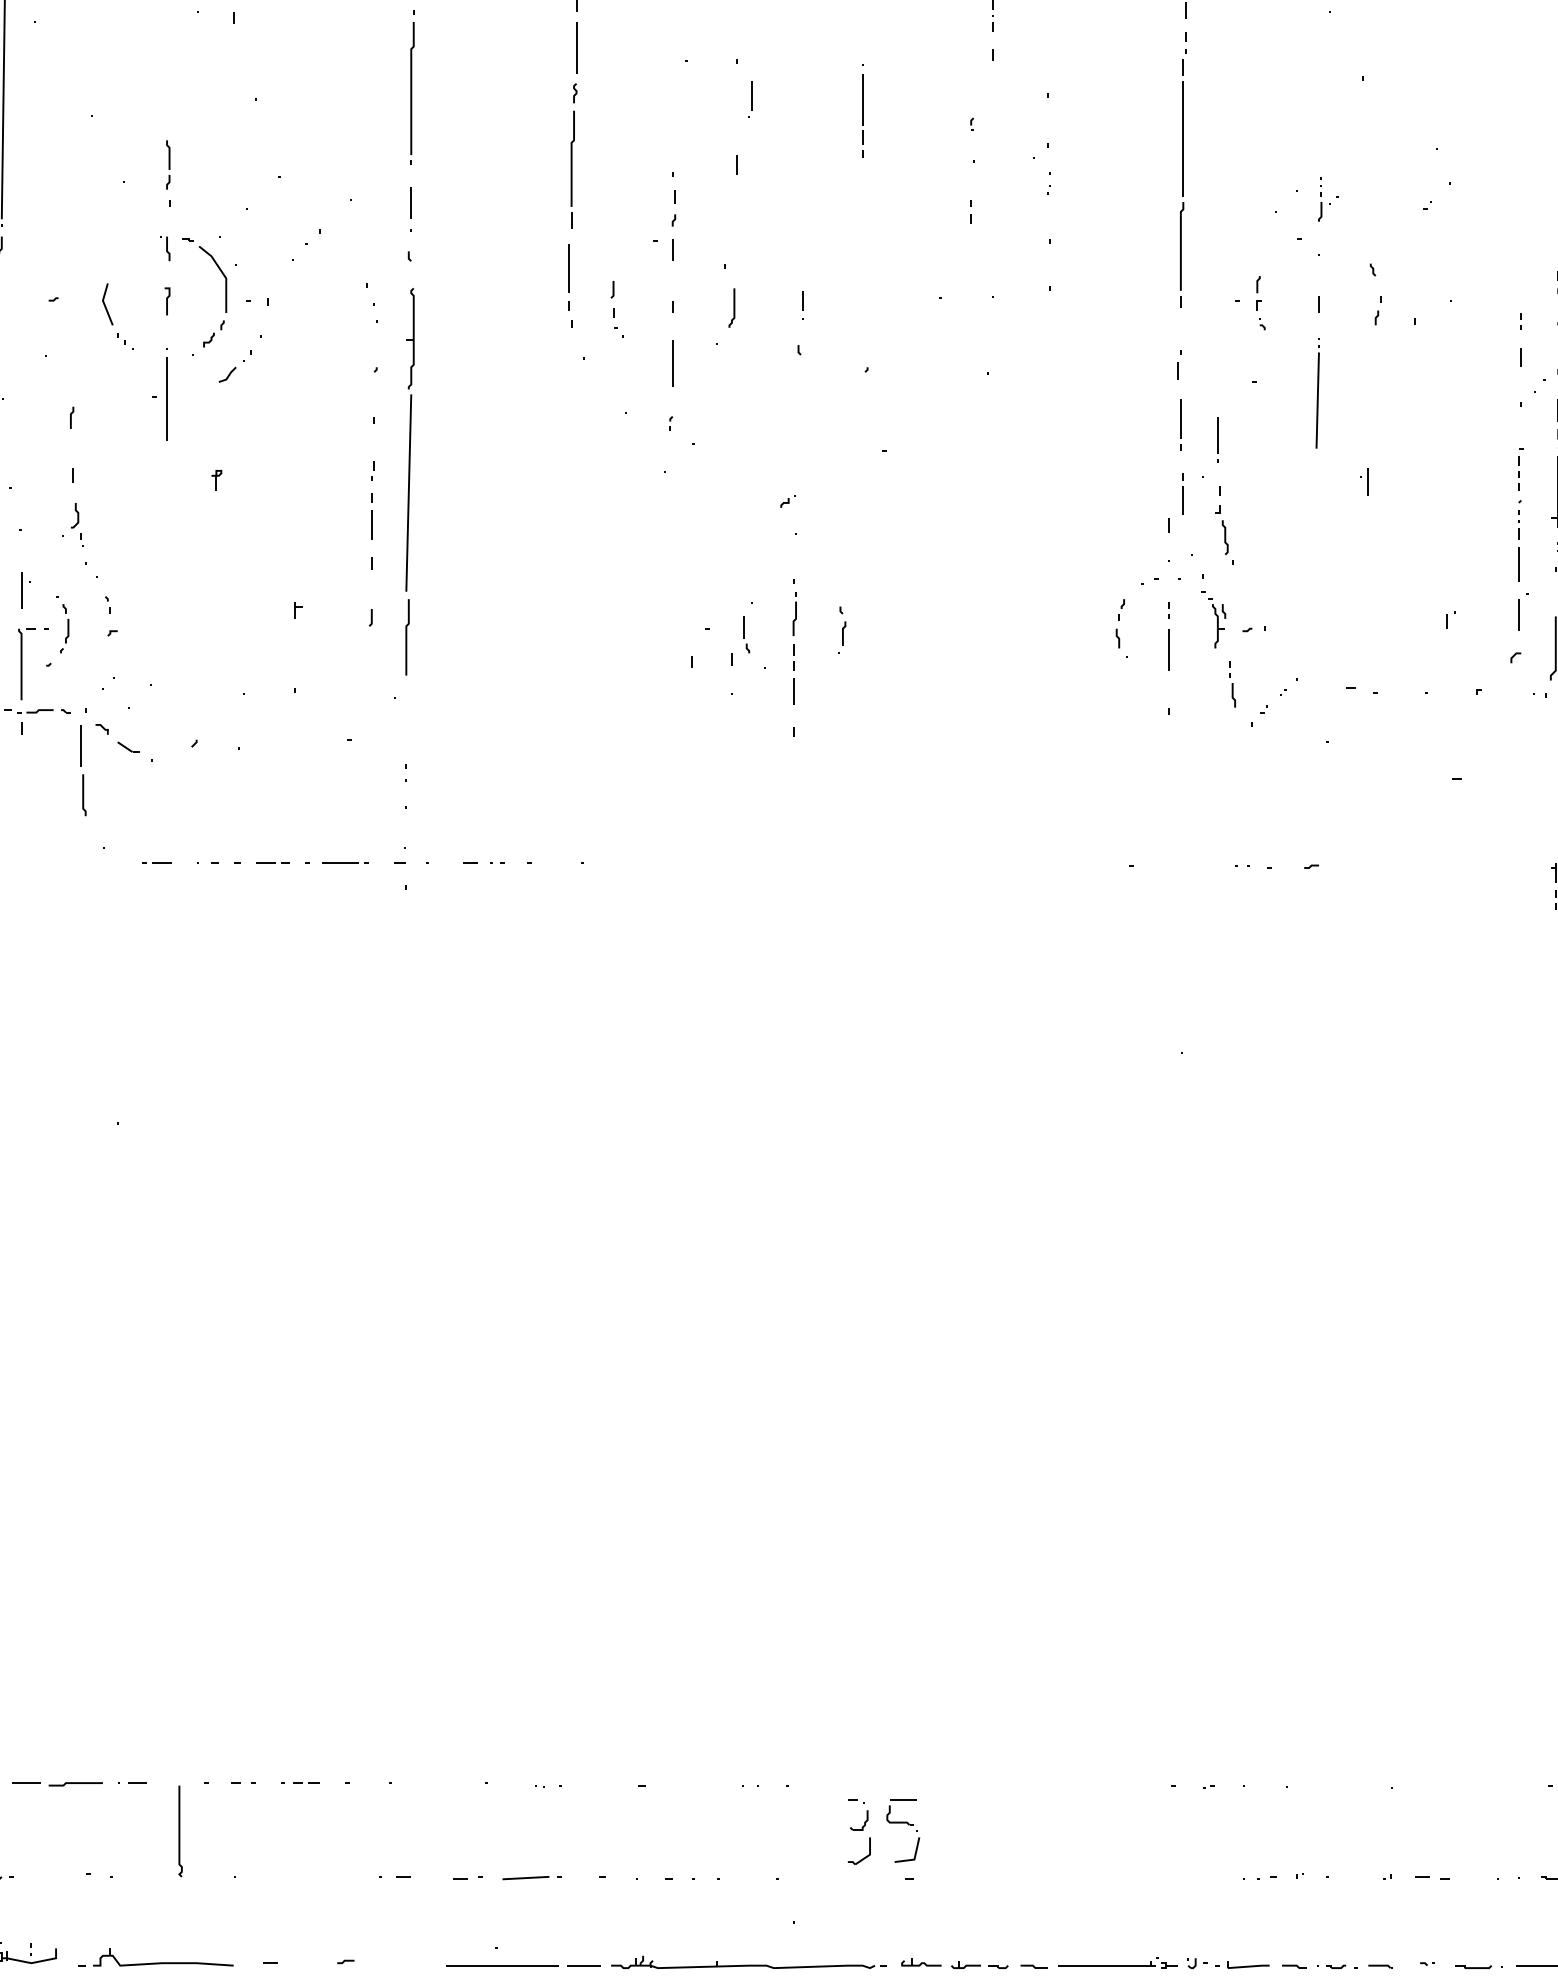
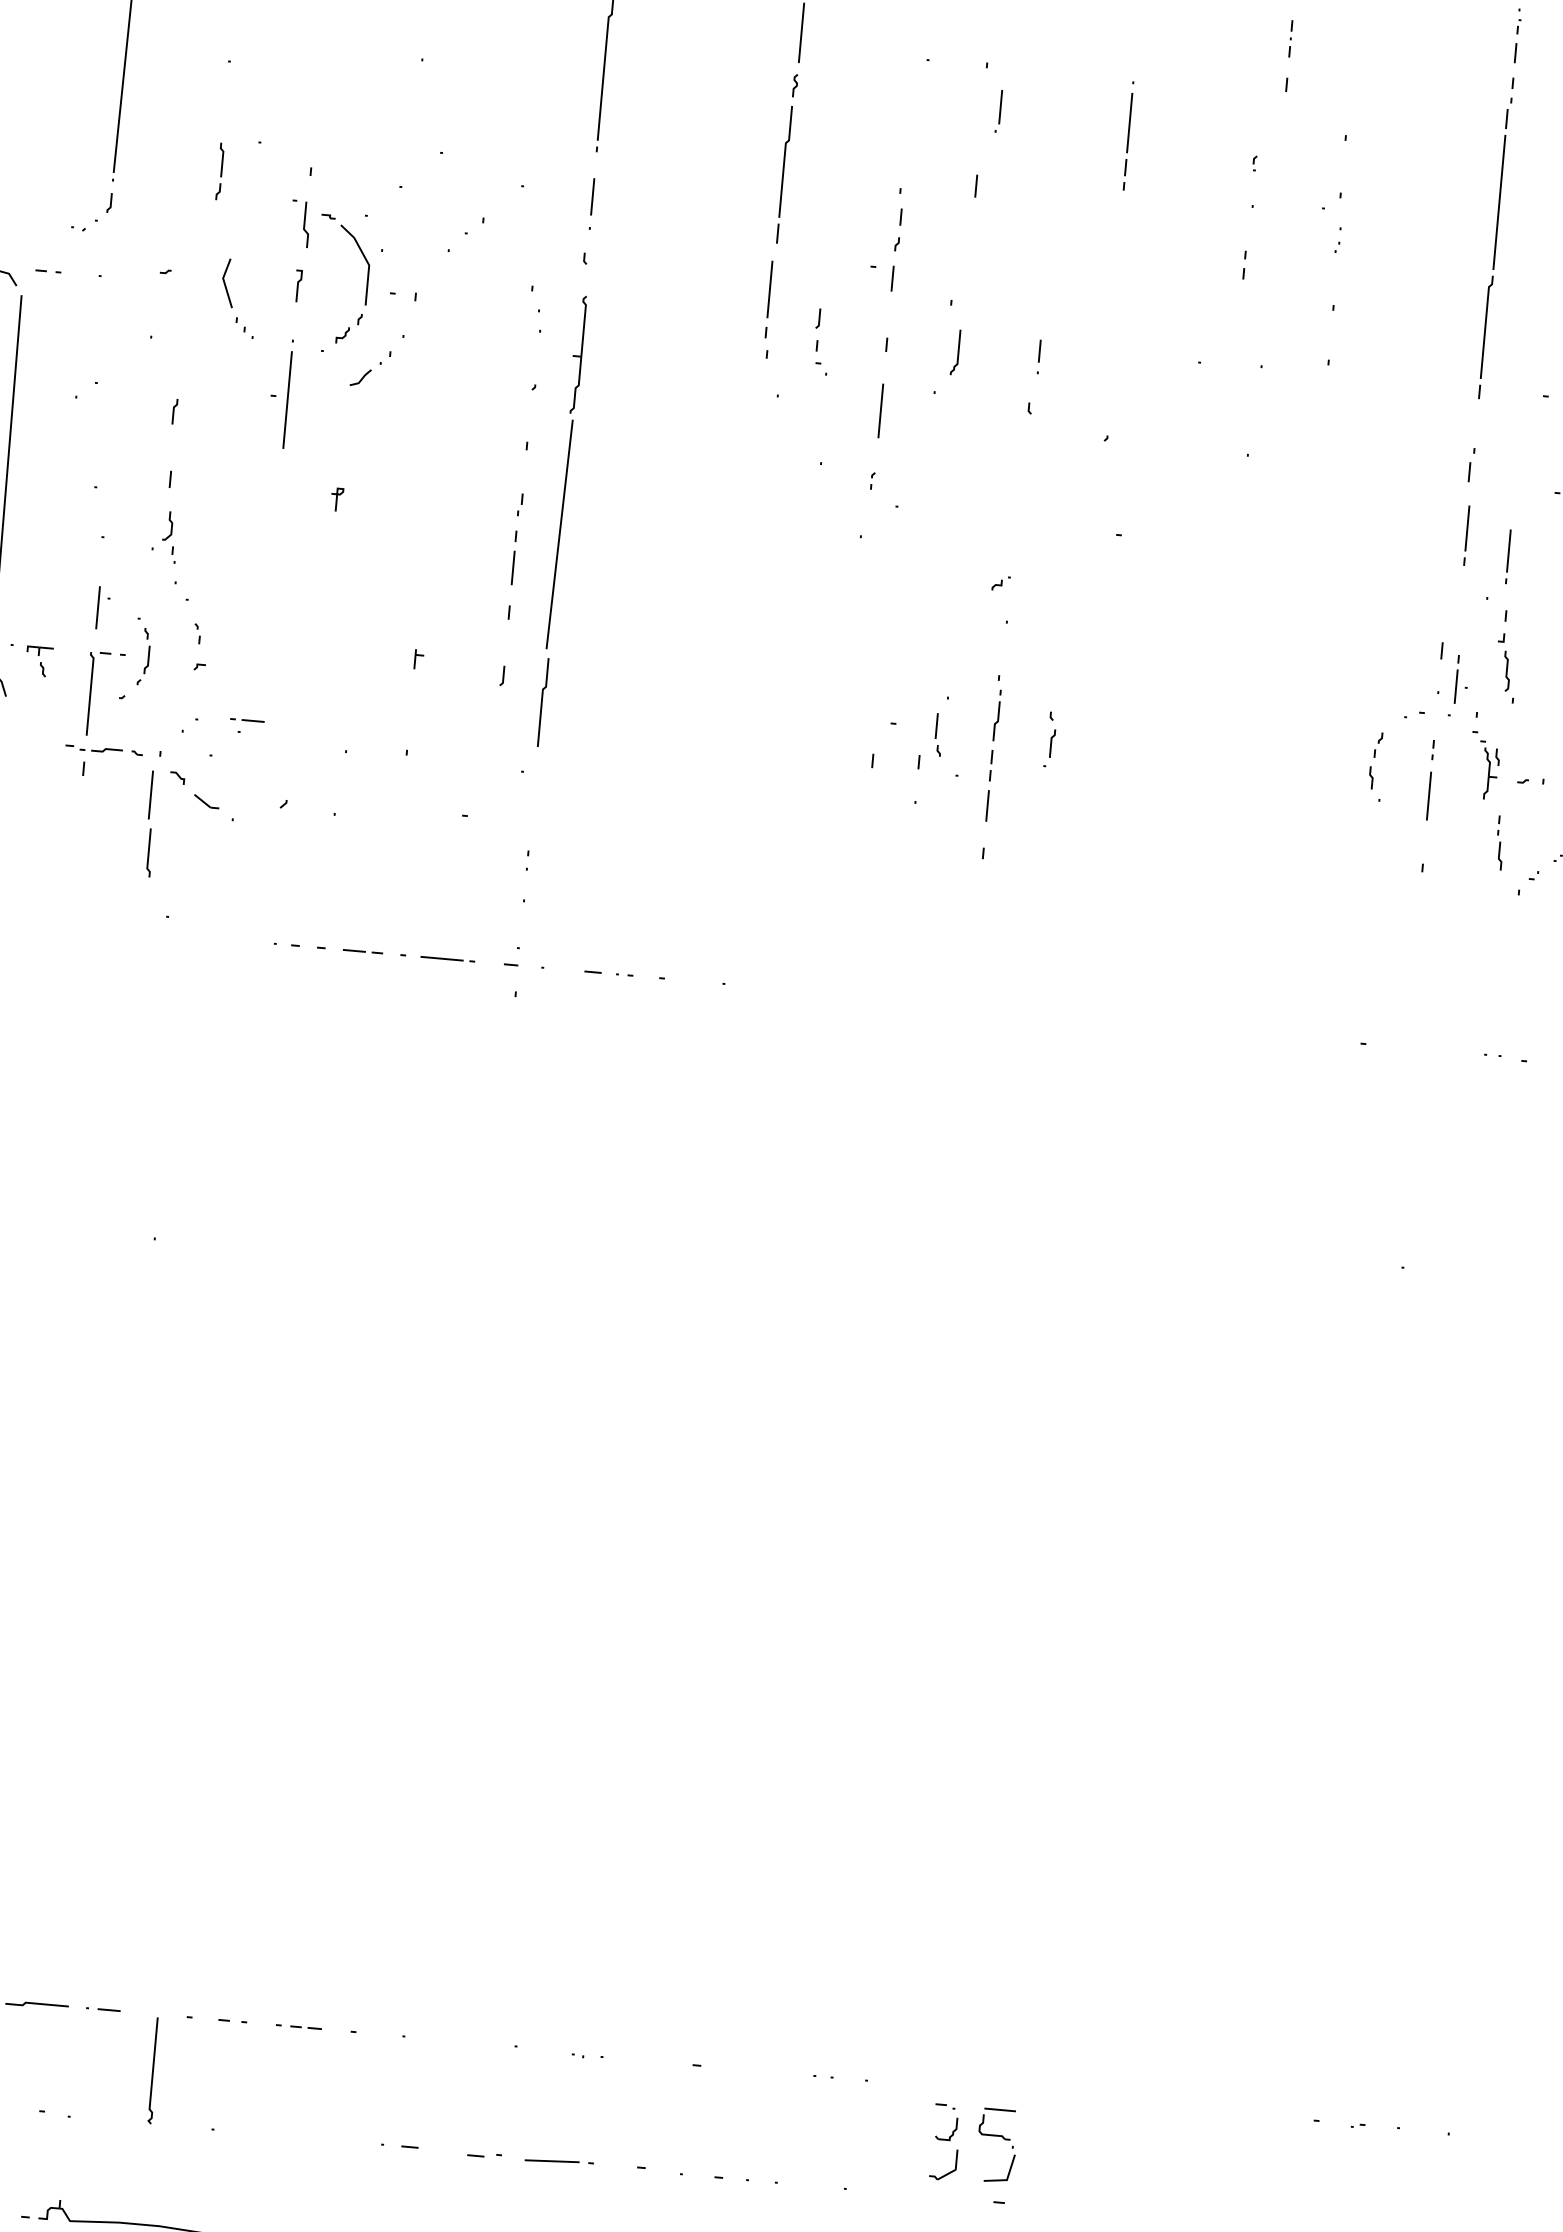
part: (168, 164) -> (220, 170), moved
part: (165, 248) -> (301, 224), size x1.6
line: (1182, 493) -> (1455, 678), moved
line: (156, 862) -> (246, 719), moved

